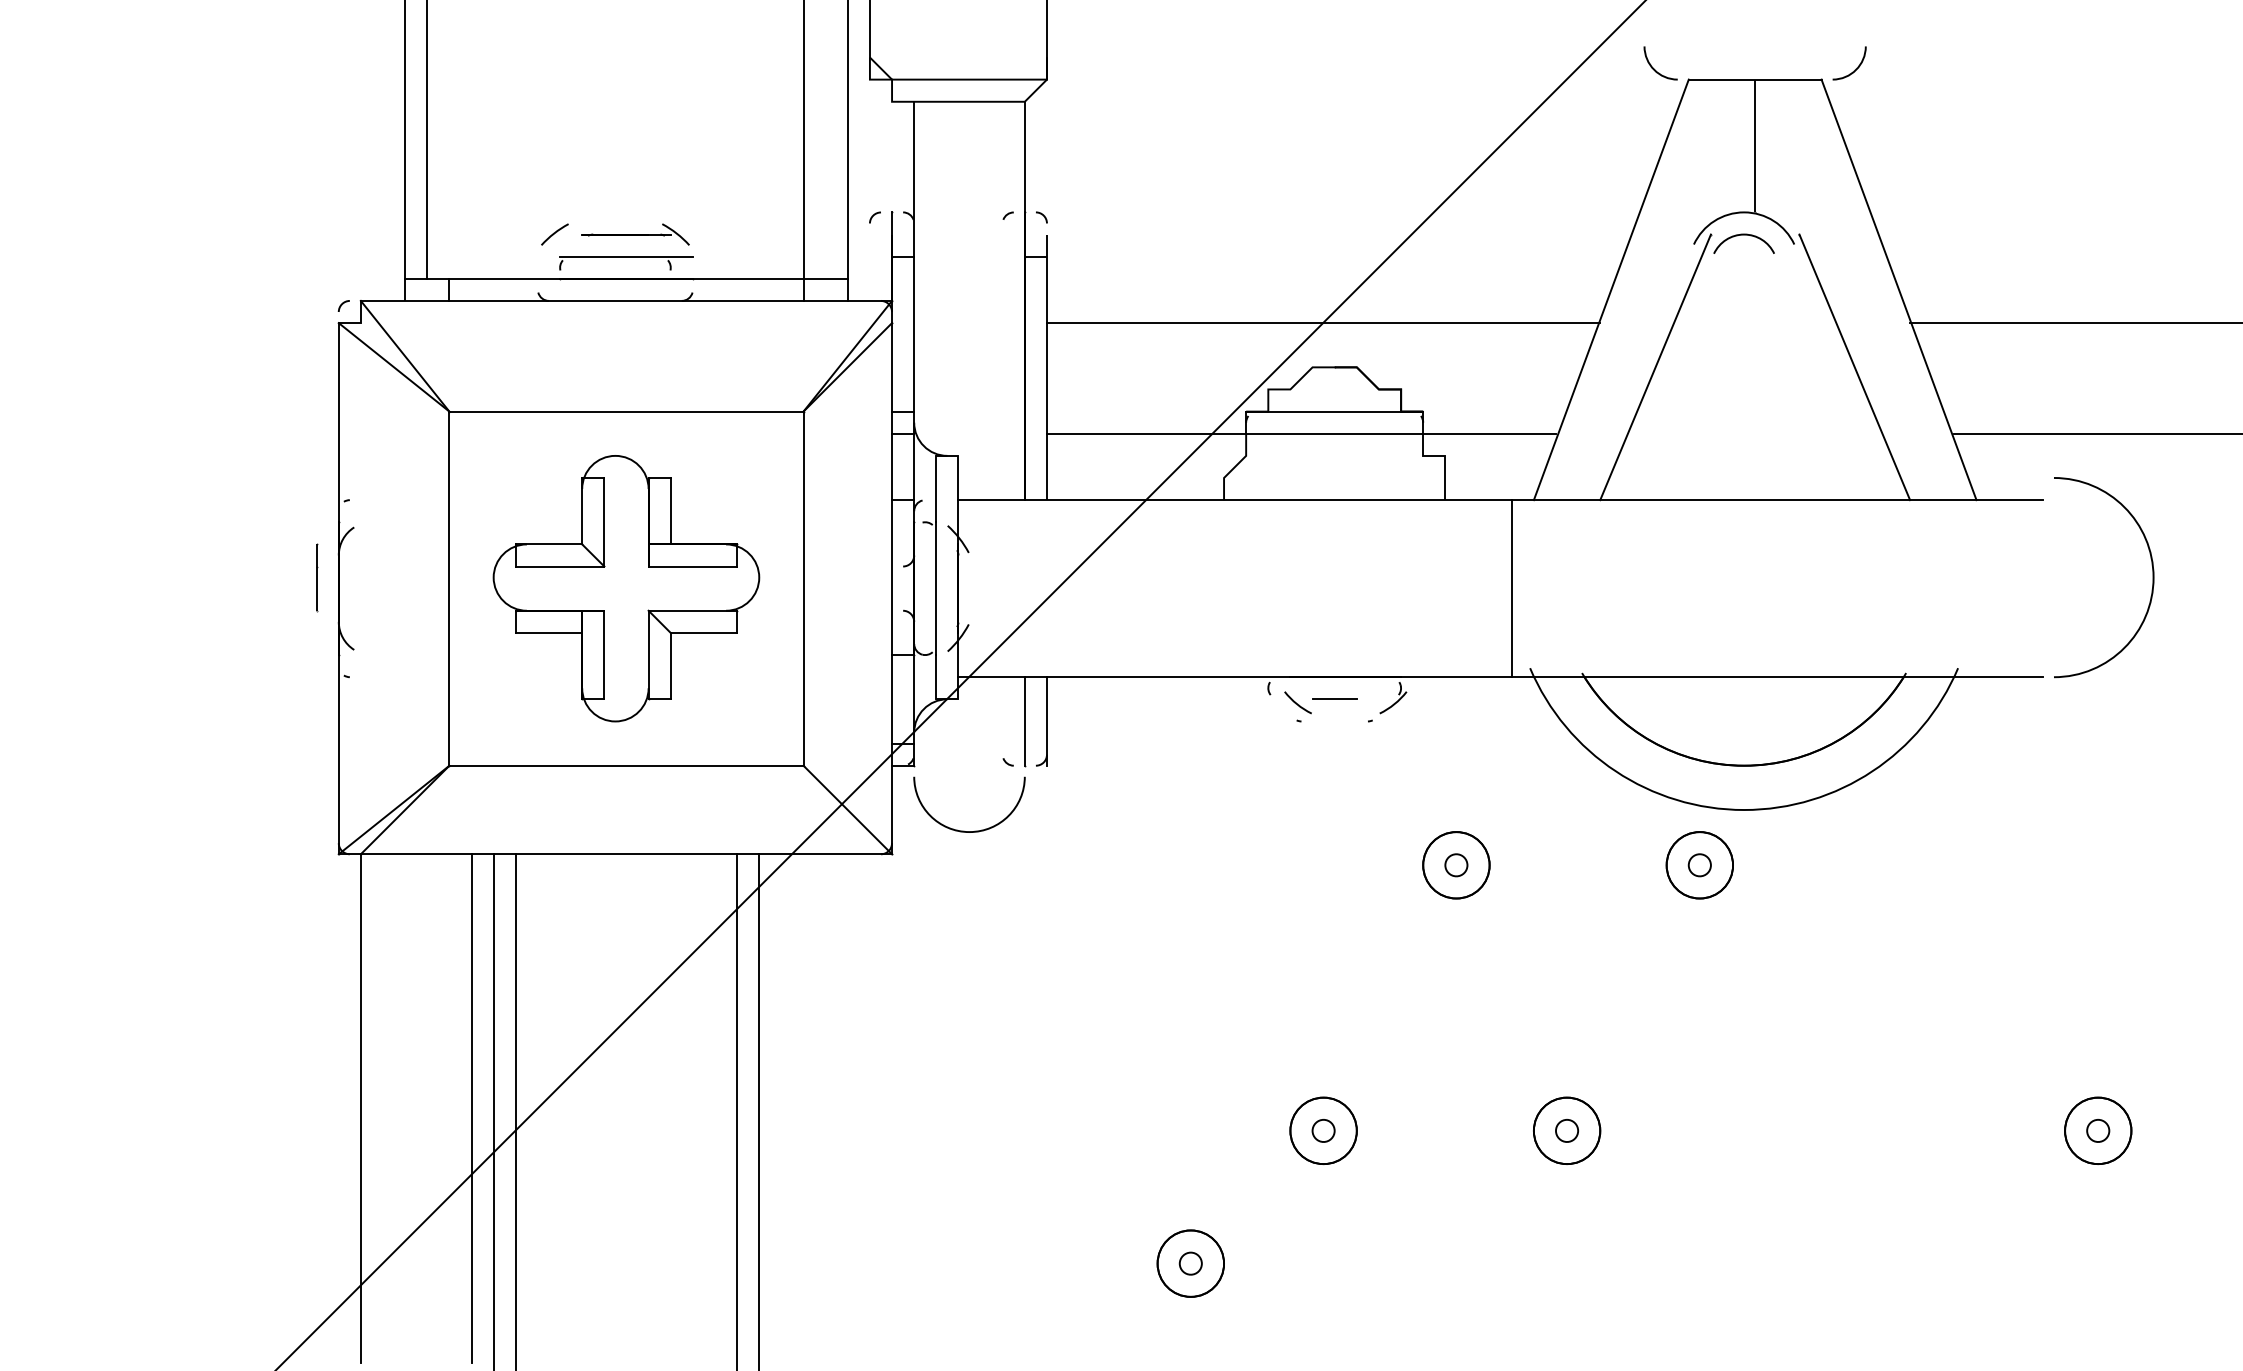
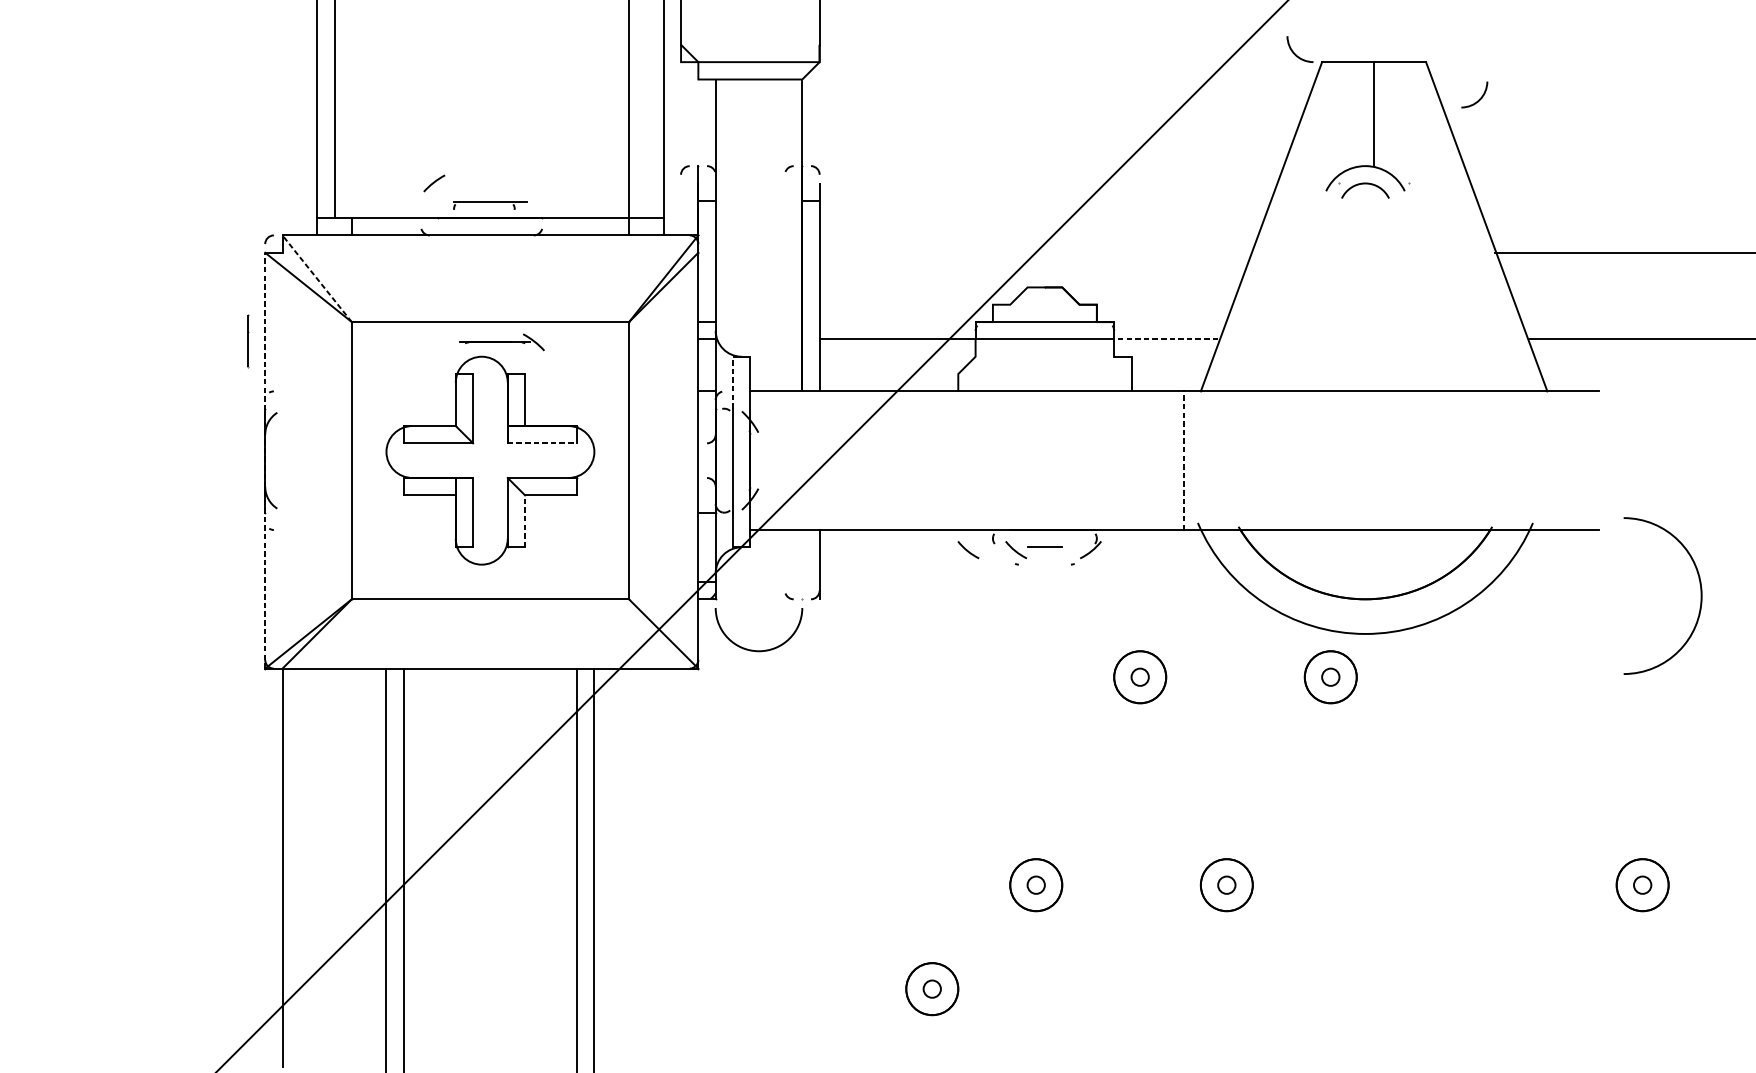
curve: (1855, 69) -> (1479, 99), moved
part: (635, 234) -> (502, 342), moved
part: (626, 263) -> (490, 206), size x0.7
line: (1323, 323) -> (1036, 253), removed
line: (405, 356) -> (317, 278), solid -> dashed
line: (1655, 367) -> (1296, 287), removed
line: (1854, 367) -> (1451, 287), removed
line: (1489, 433) -> (1166, 339), solid -> dashed
line: (936, 488) -> (733, 382), solid -> dashed
line: (693, 566) -> (542, 443), solid -> dashed
line: (317, 577) -> (248, 340), moved
curve: (2152, 577) -> (1700, 596), moved
line: (338, 588) -> (264, 460), solid -> dashed
line: (1511, 588) -> (1183, 460), solid -> dashed
line: (670, 665) -> (524, 520), solid -> dashed
curve: (1235, 702) -> (967, 549), added
line: (1024, 721) -> (802, 564), removed
line: (471, 1108) -> (369, 867), removed

